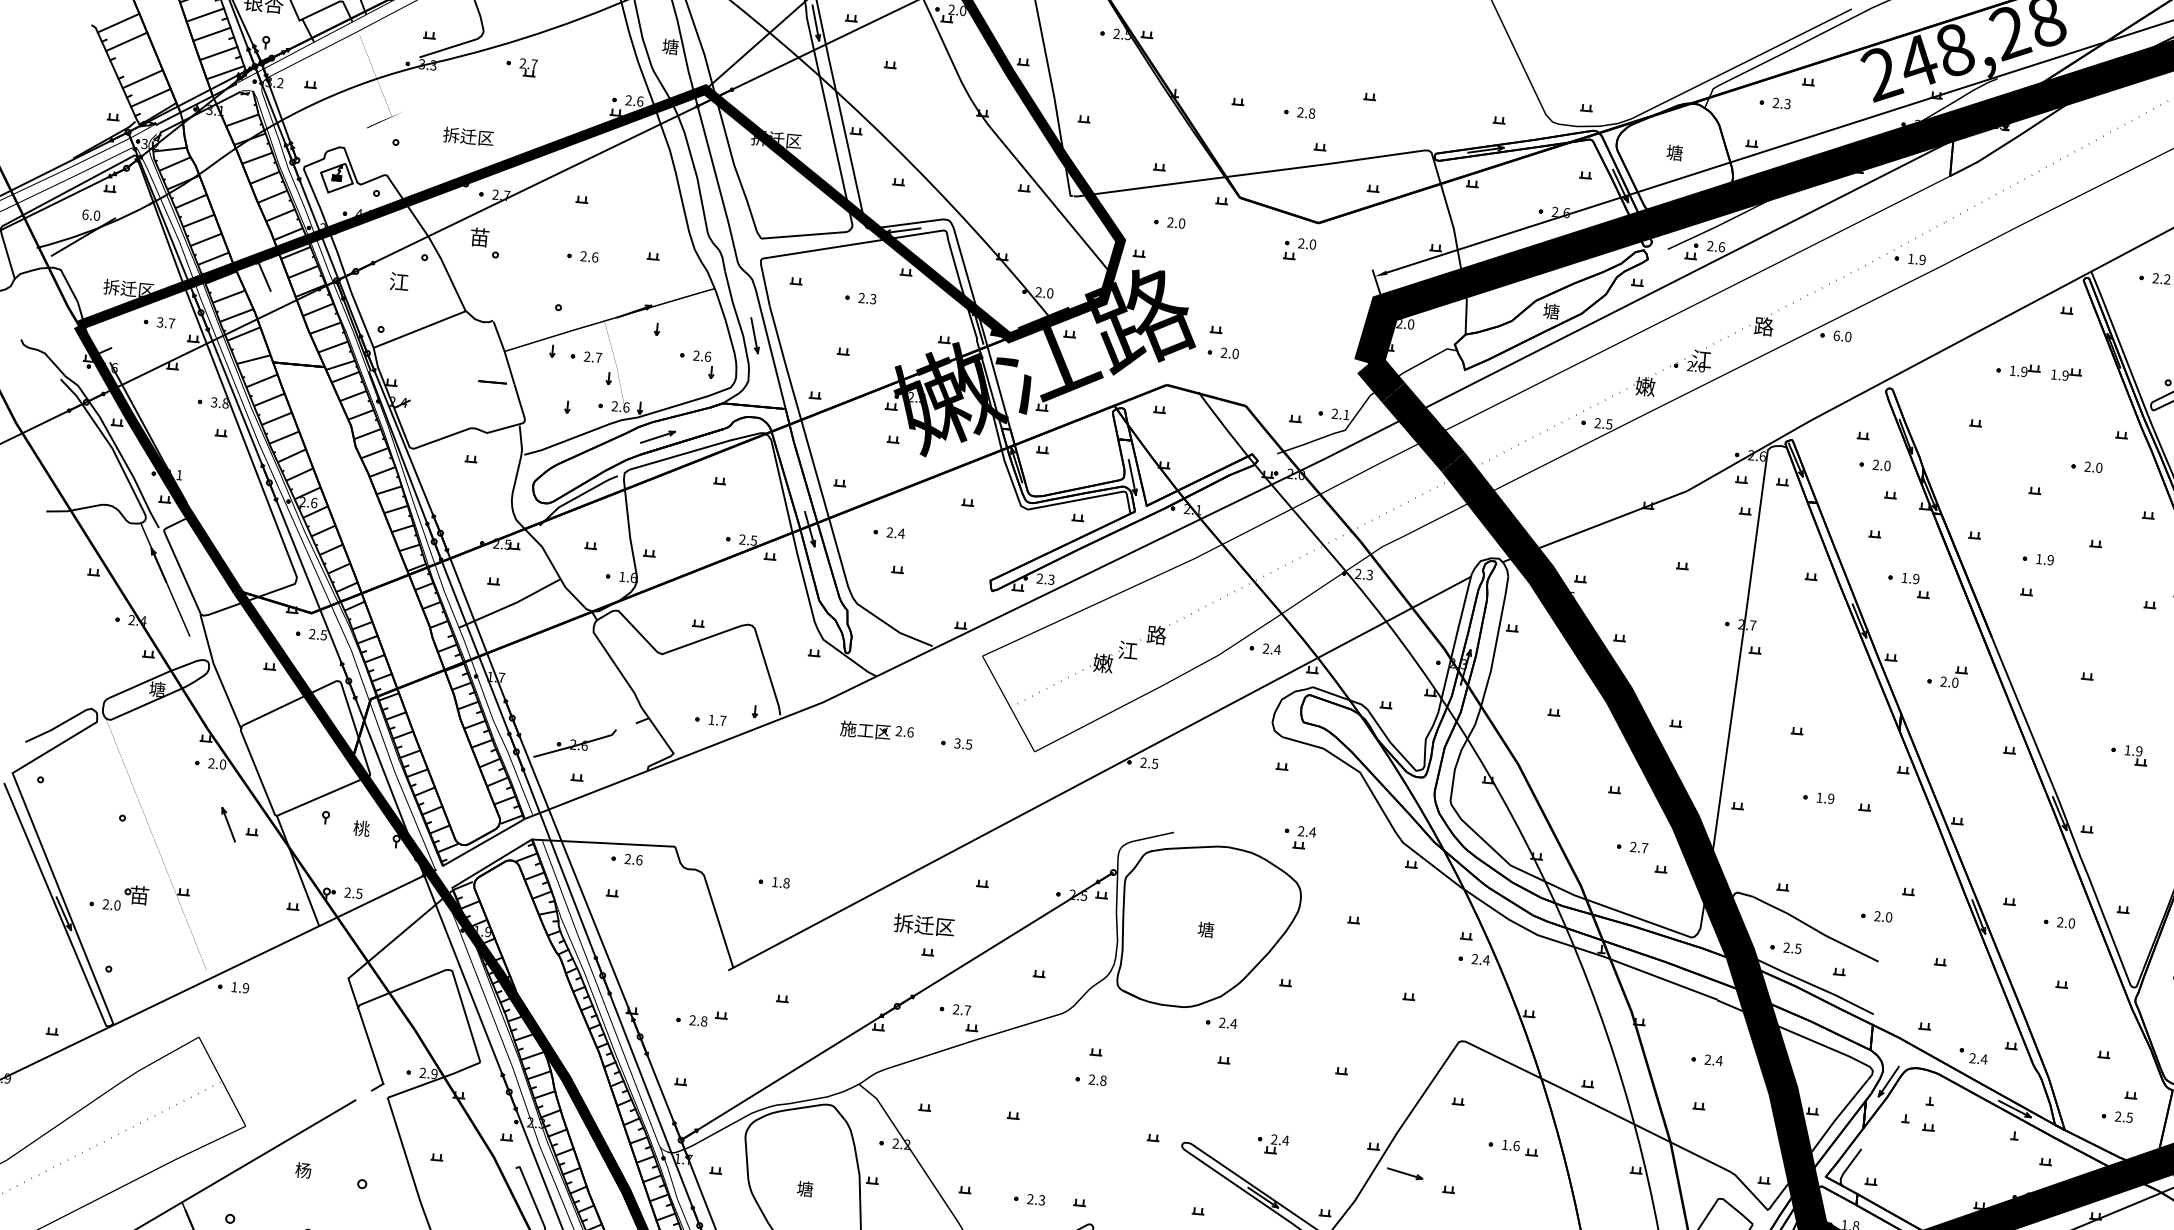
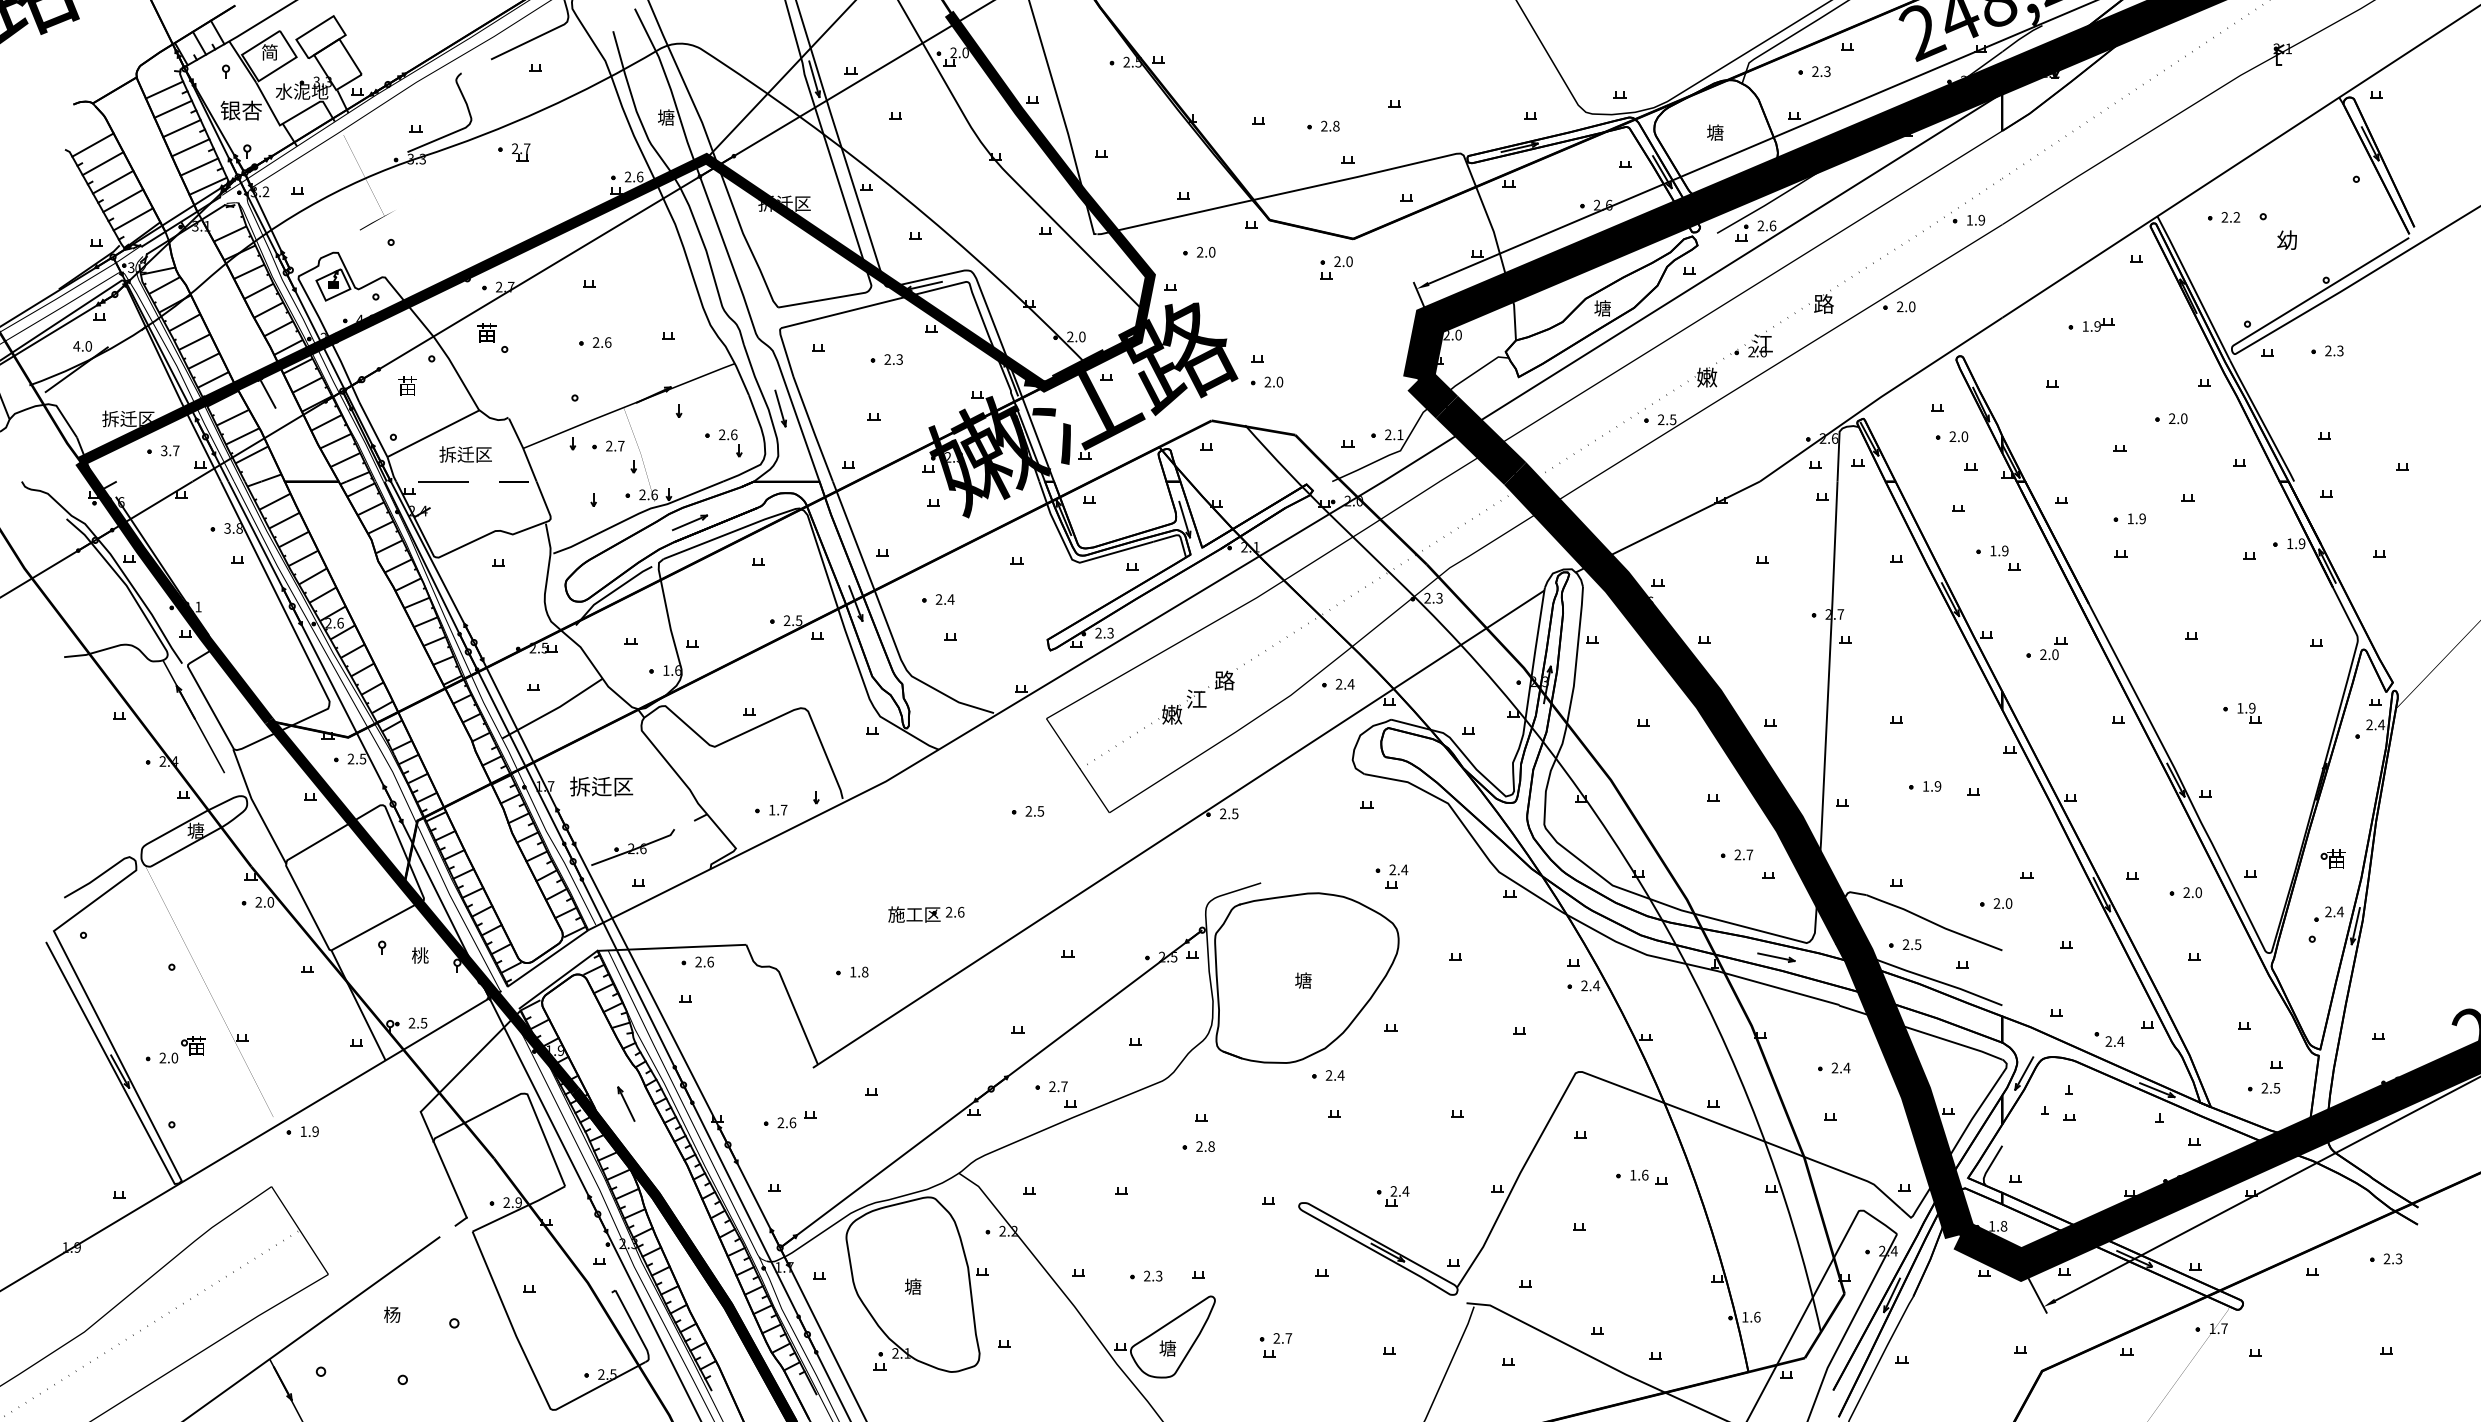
line: (135, 59) -> (113, 181), added
text: (468, 136) -> (465, 454), moved
text: (85, 214) -> (76, 346), 6.0 -> 4.0
text: (399, 281) -> (407, 385), 江 -> 苗
text: (1837, 335) -> (1900, 306), 6.0 -> 2.0
part: (2066, 373) -> (2141, 324), removed
line: (425, 376) -> (443, 481), added
part: (877, 731) -> (926, 914), moved
text: (957, 743) -> (1028, 811), 3.5 -> 2.5
part: (228, 824) -> (626, 1103), moved
text: (924, 925) -> (601, 786), moved
text: (703, 1021) -> (792, 1122), 2.8 -> 2.6
part: (1405, 1173) -> (1776, 957), moved

